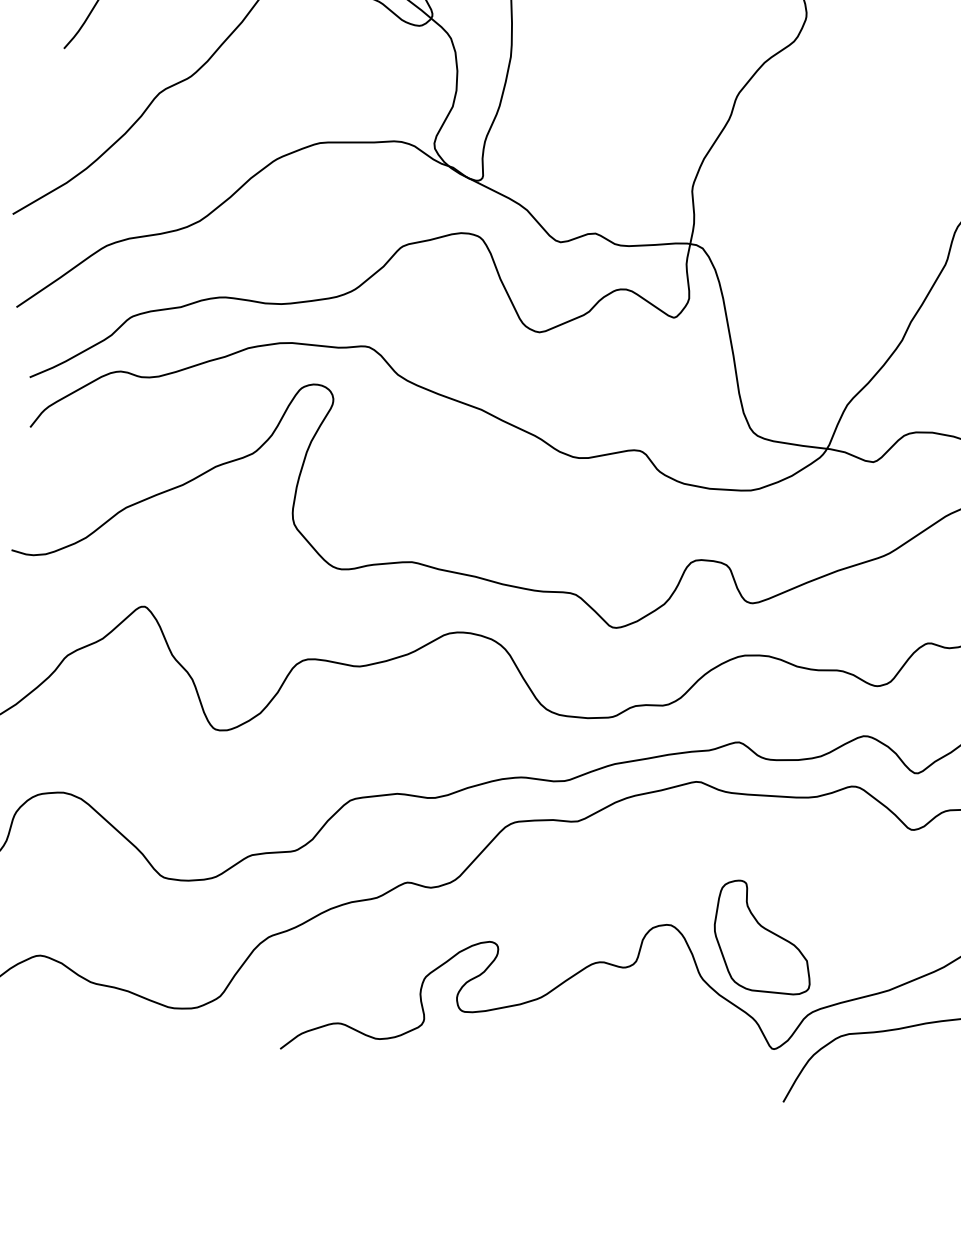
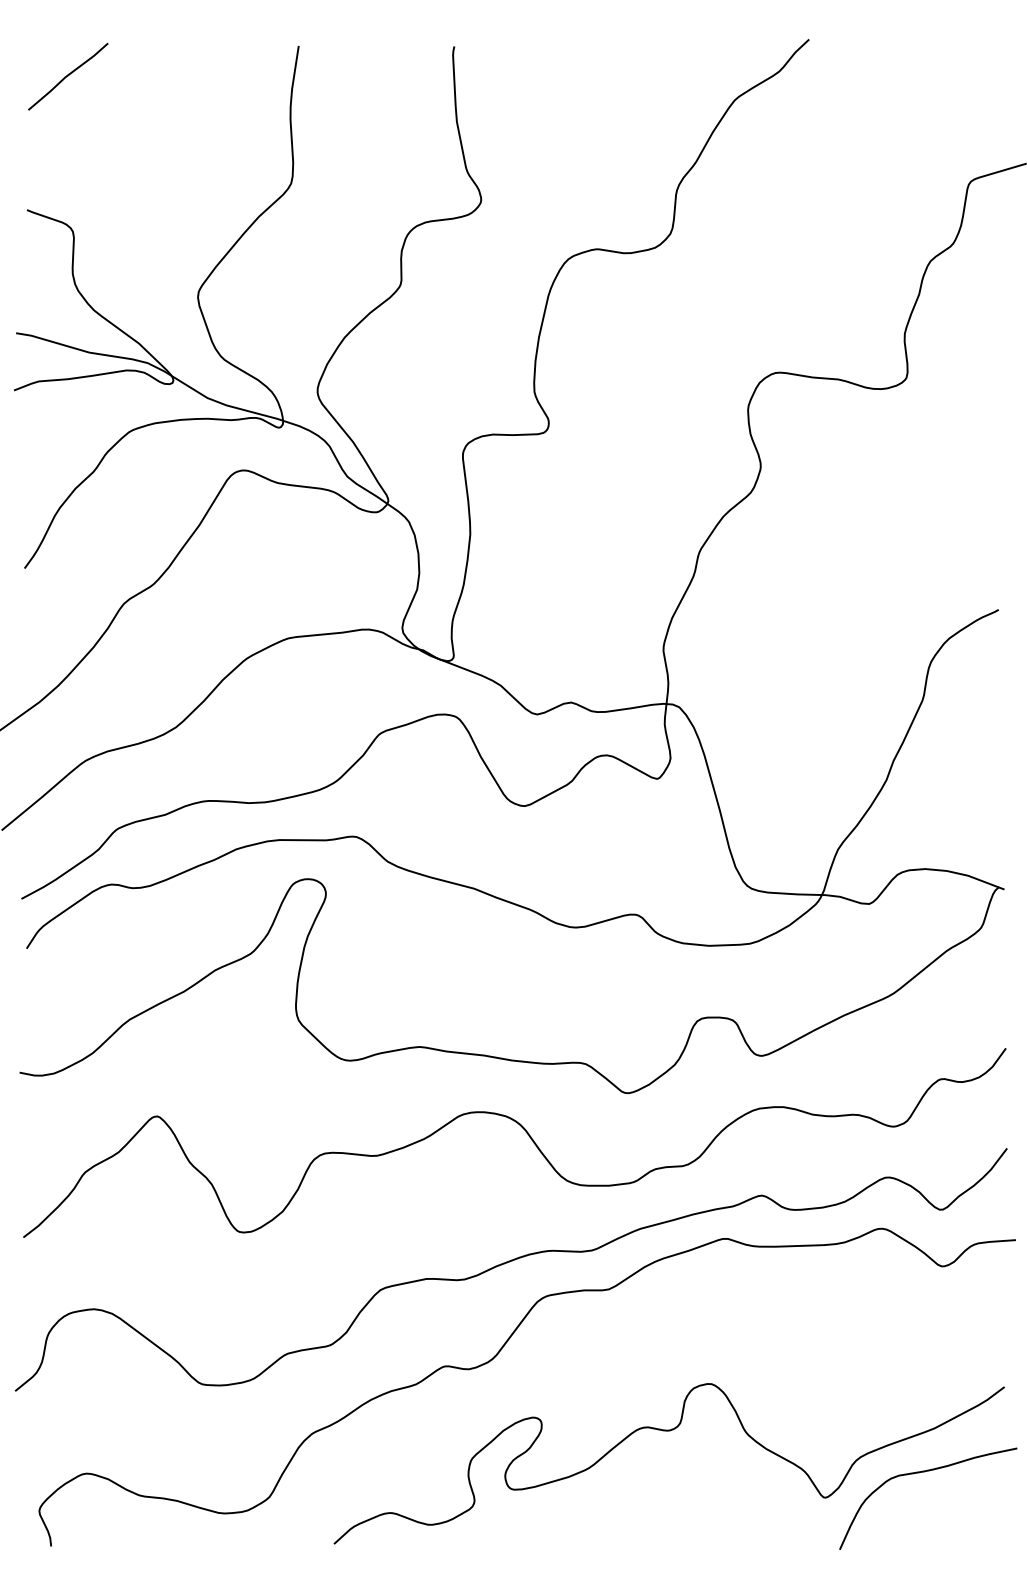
part: (763, 937) -> (804, 1387), removed

